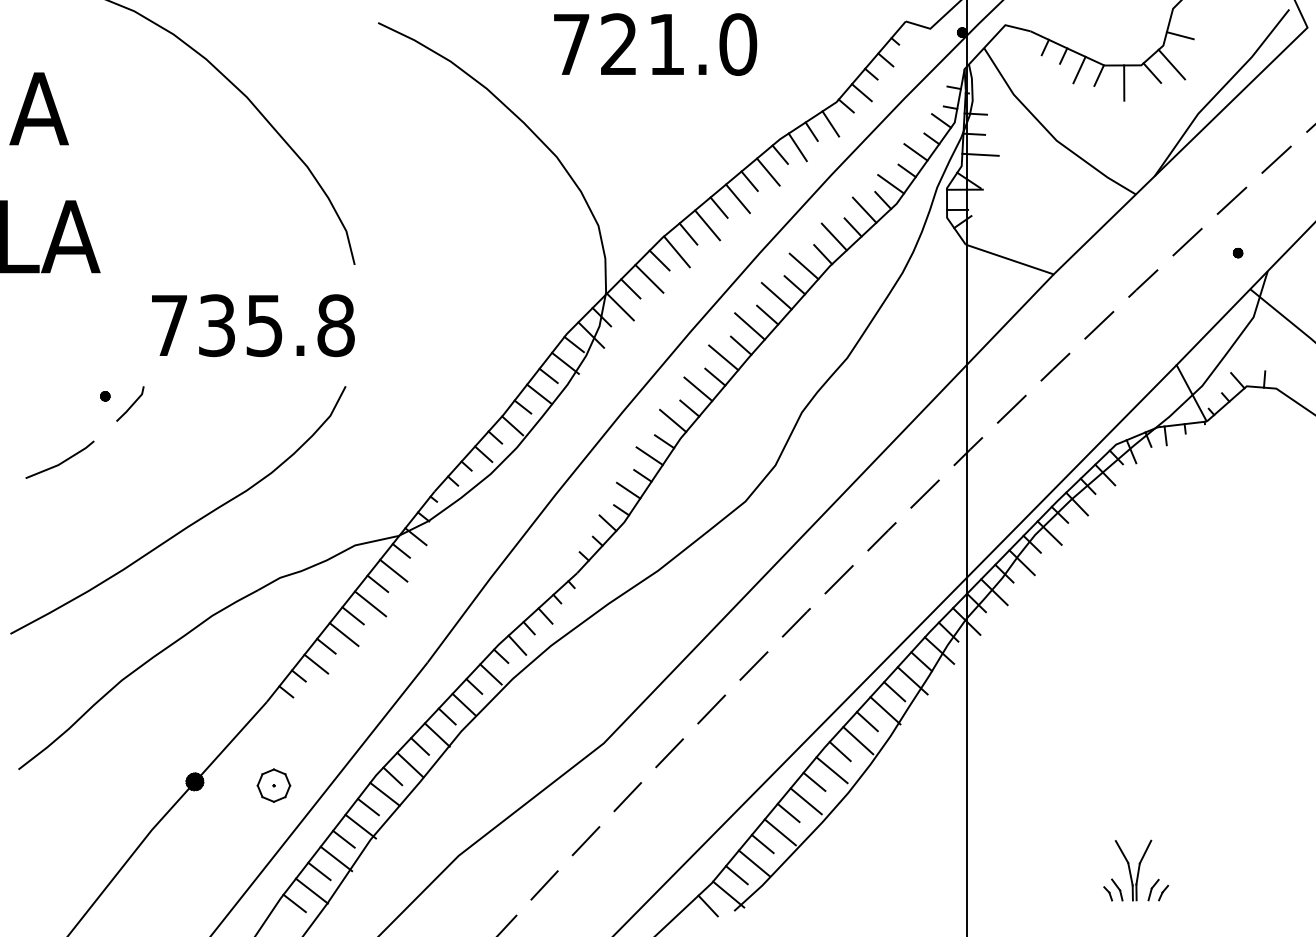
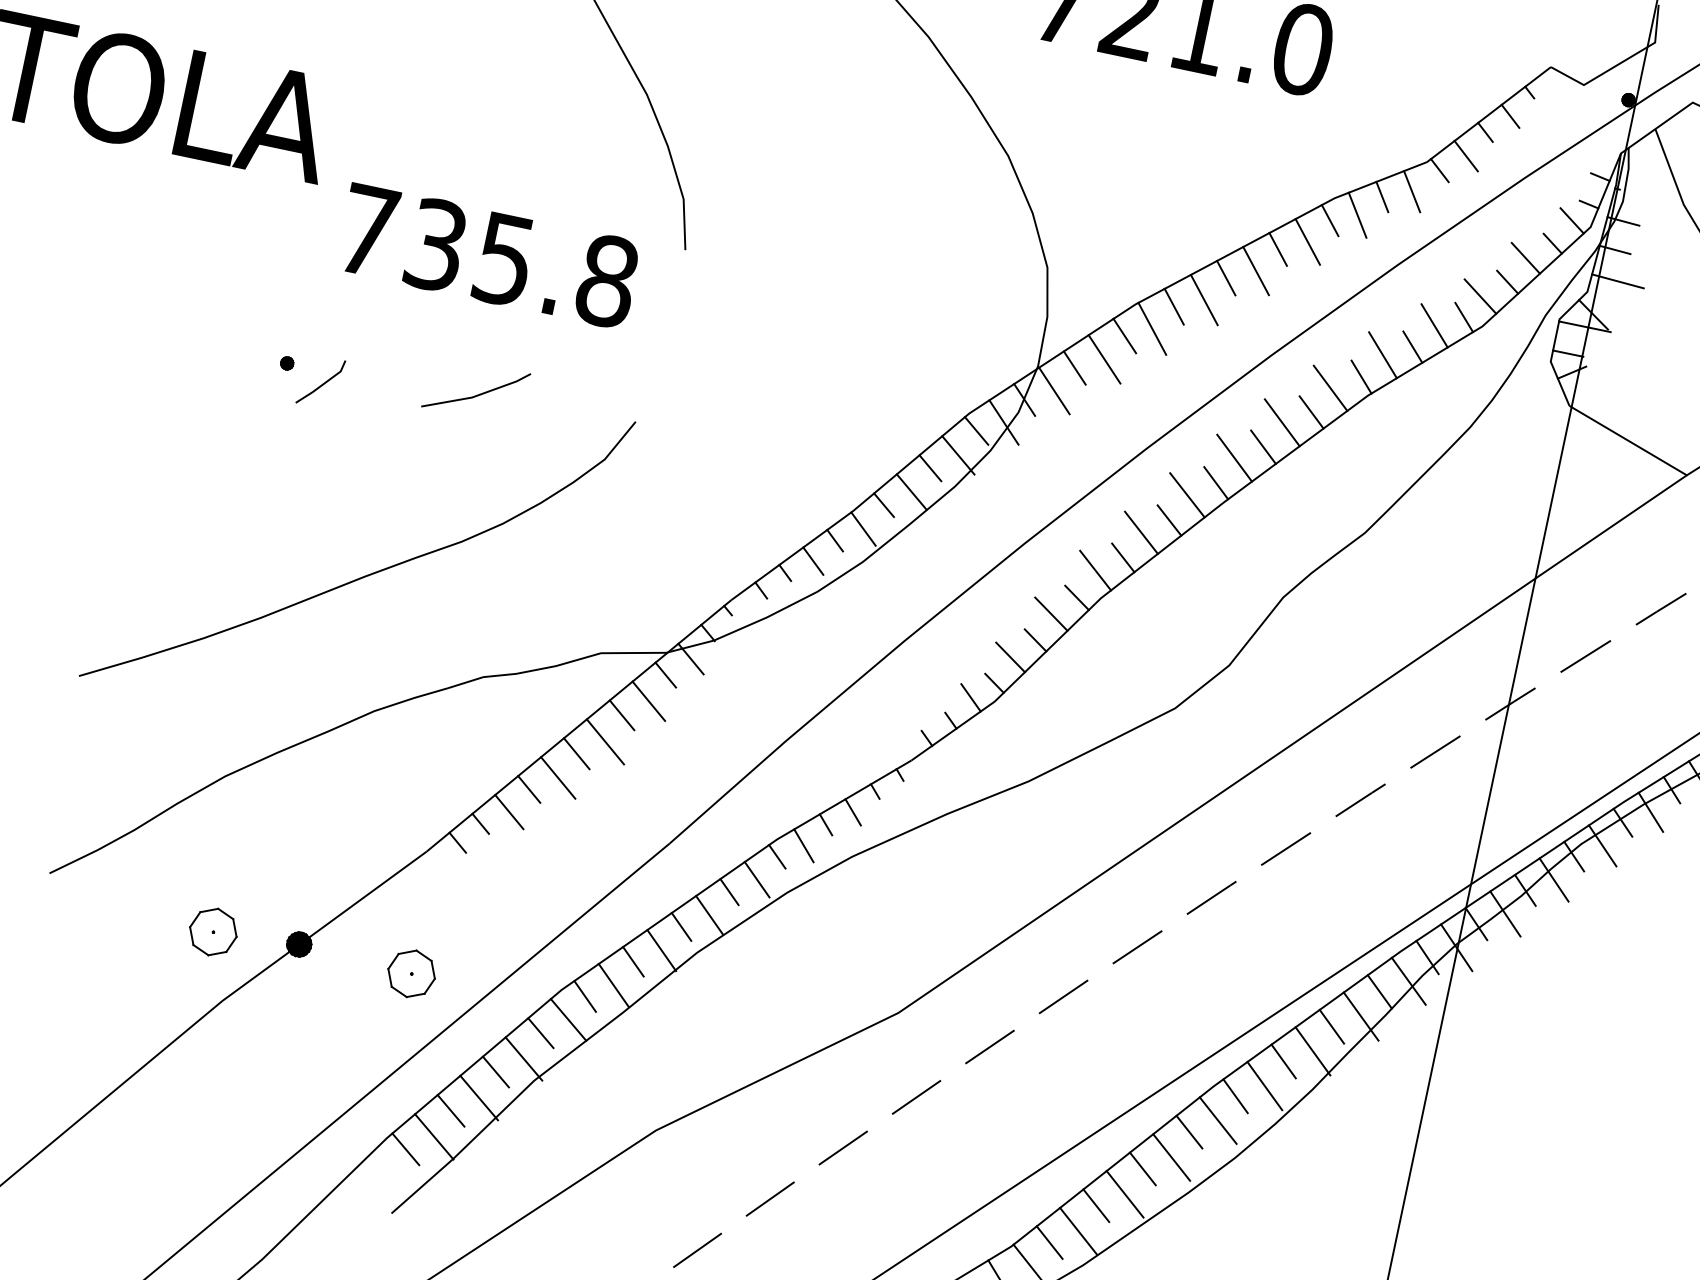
text: (253, 325) -> (488, 256), moved
line: (60, 462) -> (476, 394), moved
part: (135, 785) -> (212, 931), added

